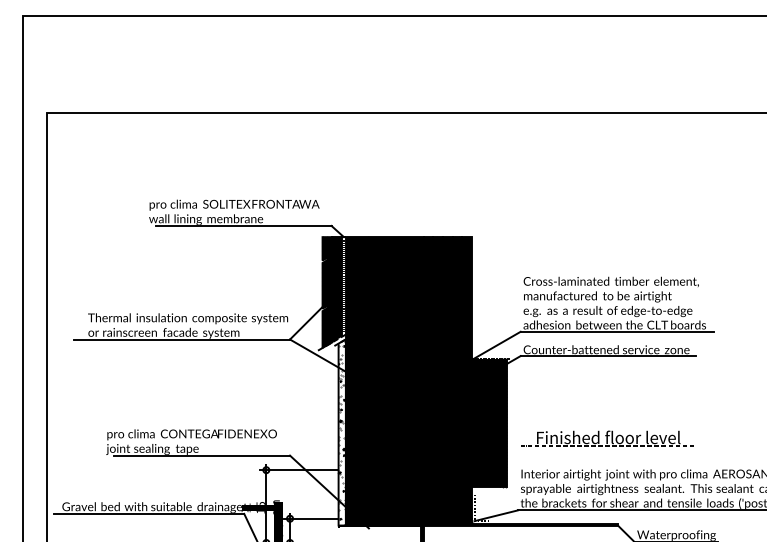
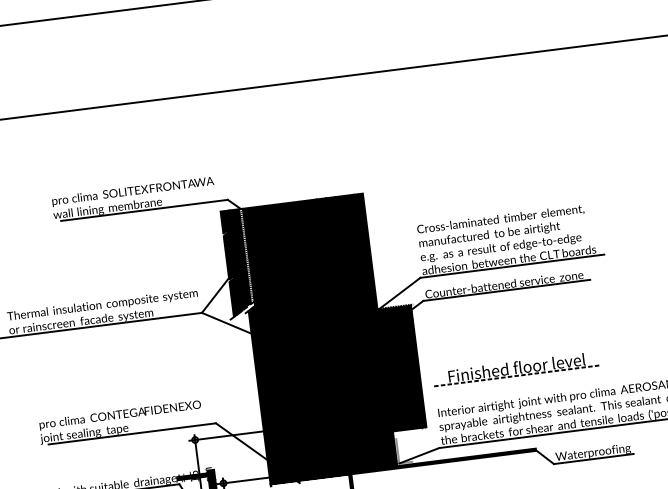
fill: (341, 432) -> (262, 395), added

